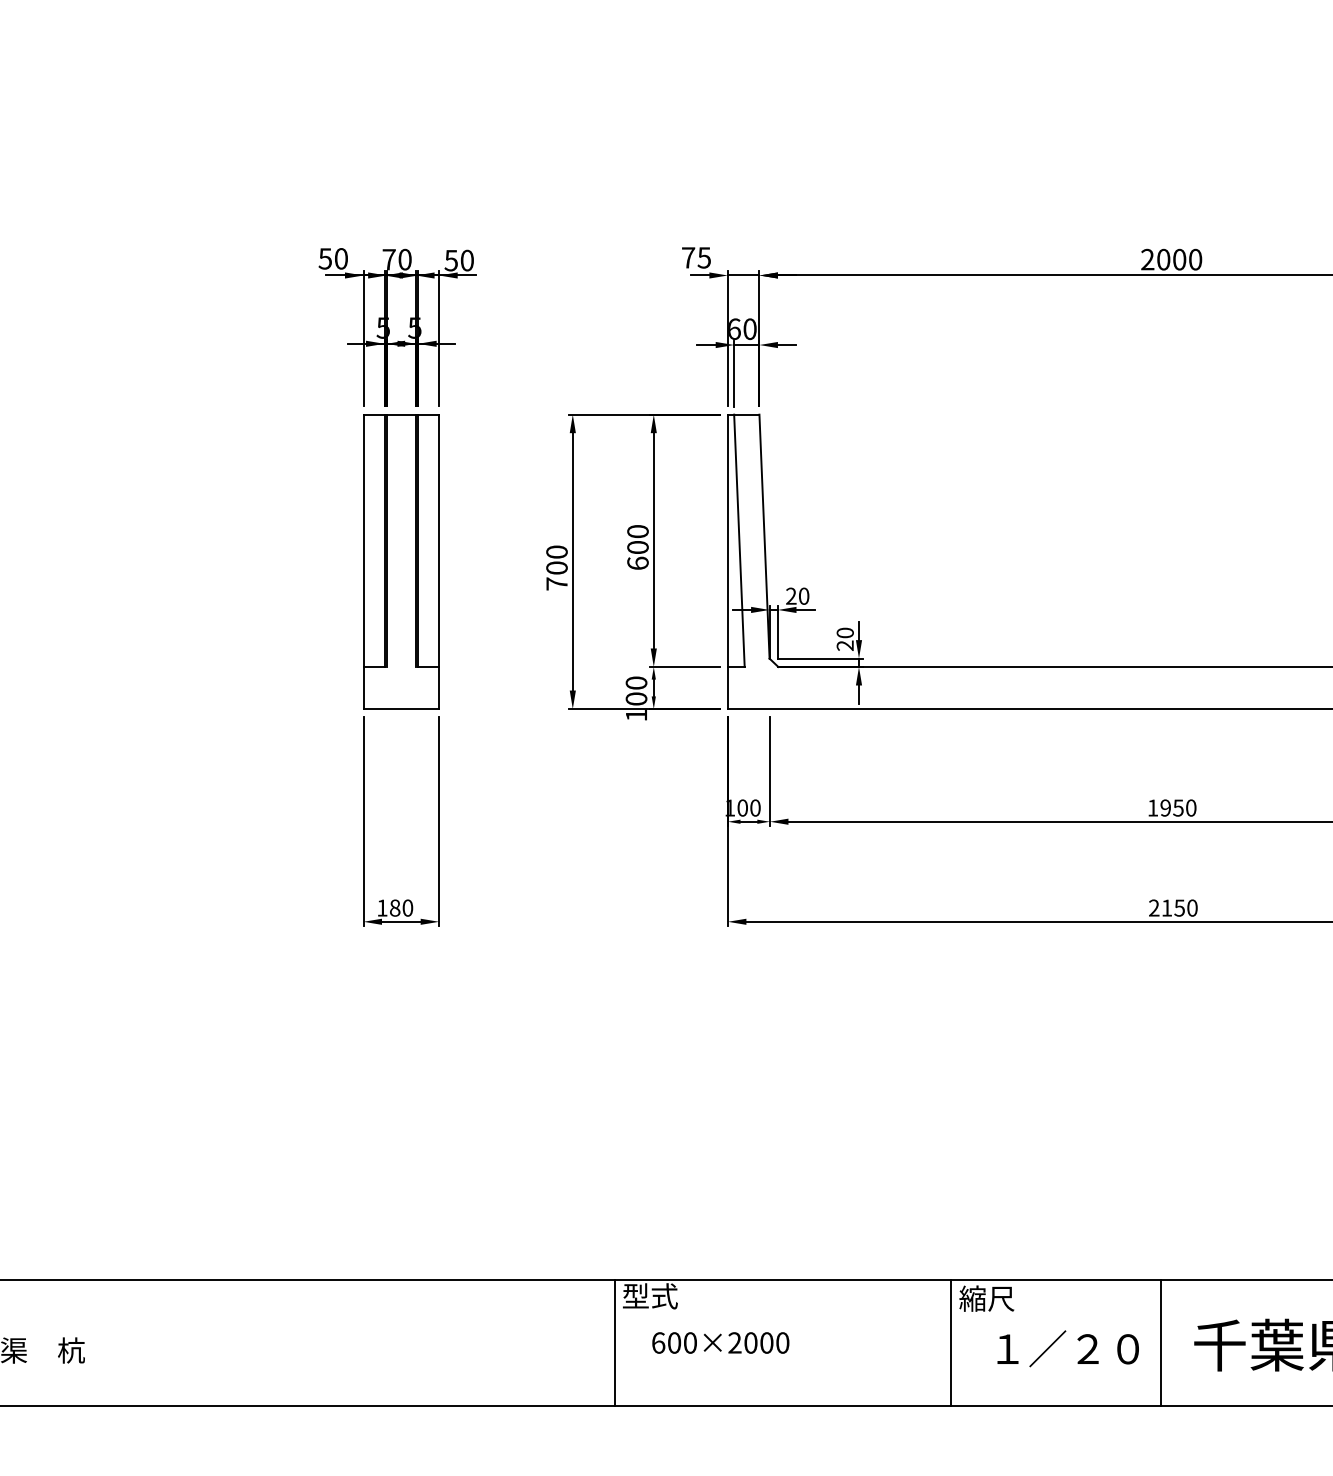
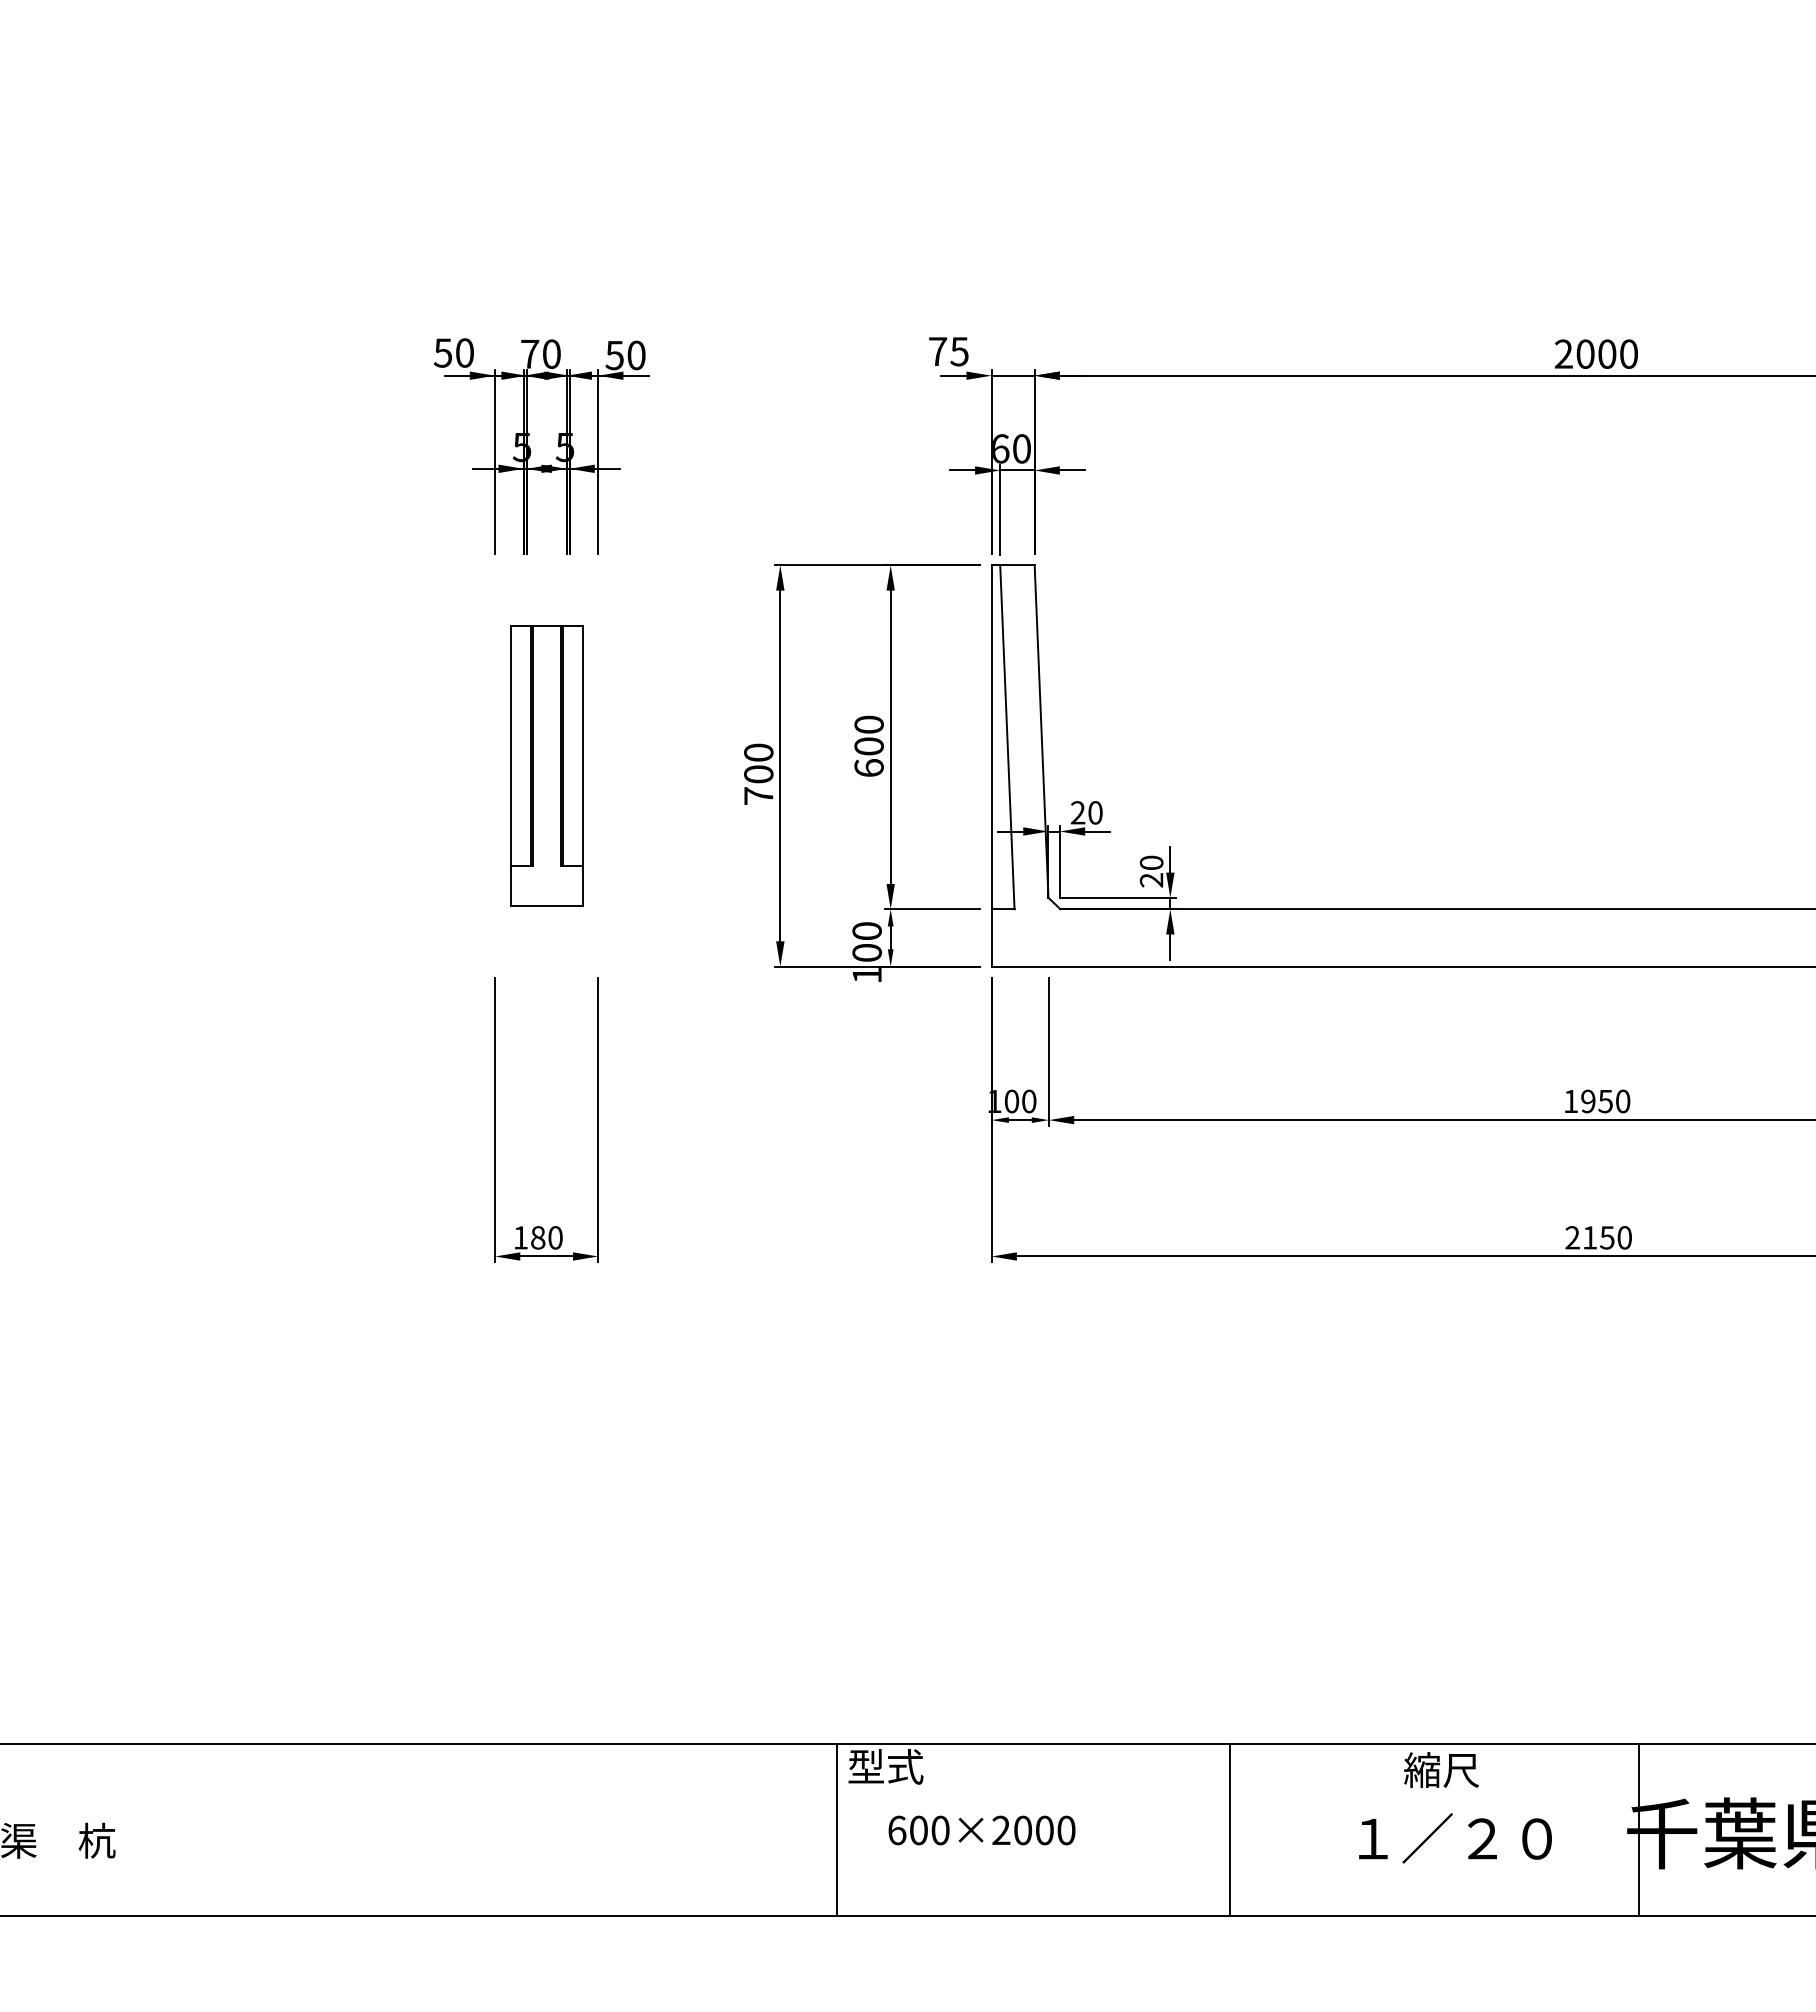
part: (401, 561) -> (546, 765), size x0.7
text: (986, 1298) -> (1441, 1769), moved
line: (950, 1343) -> (1229, 1830), moved
line: (1161, 1343) -> (1639, 1830), moved

